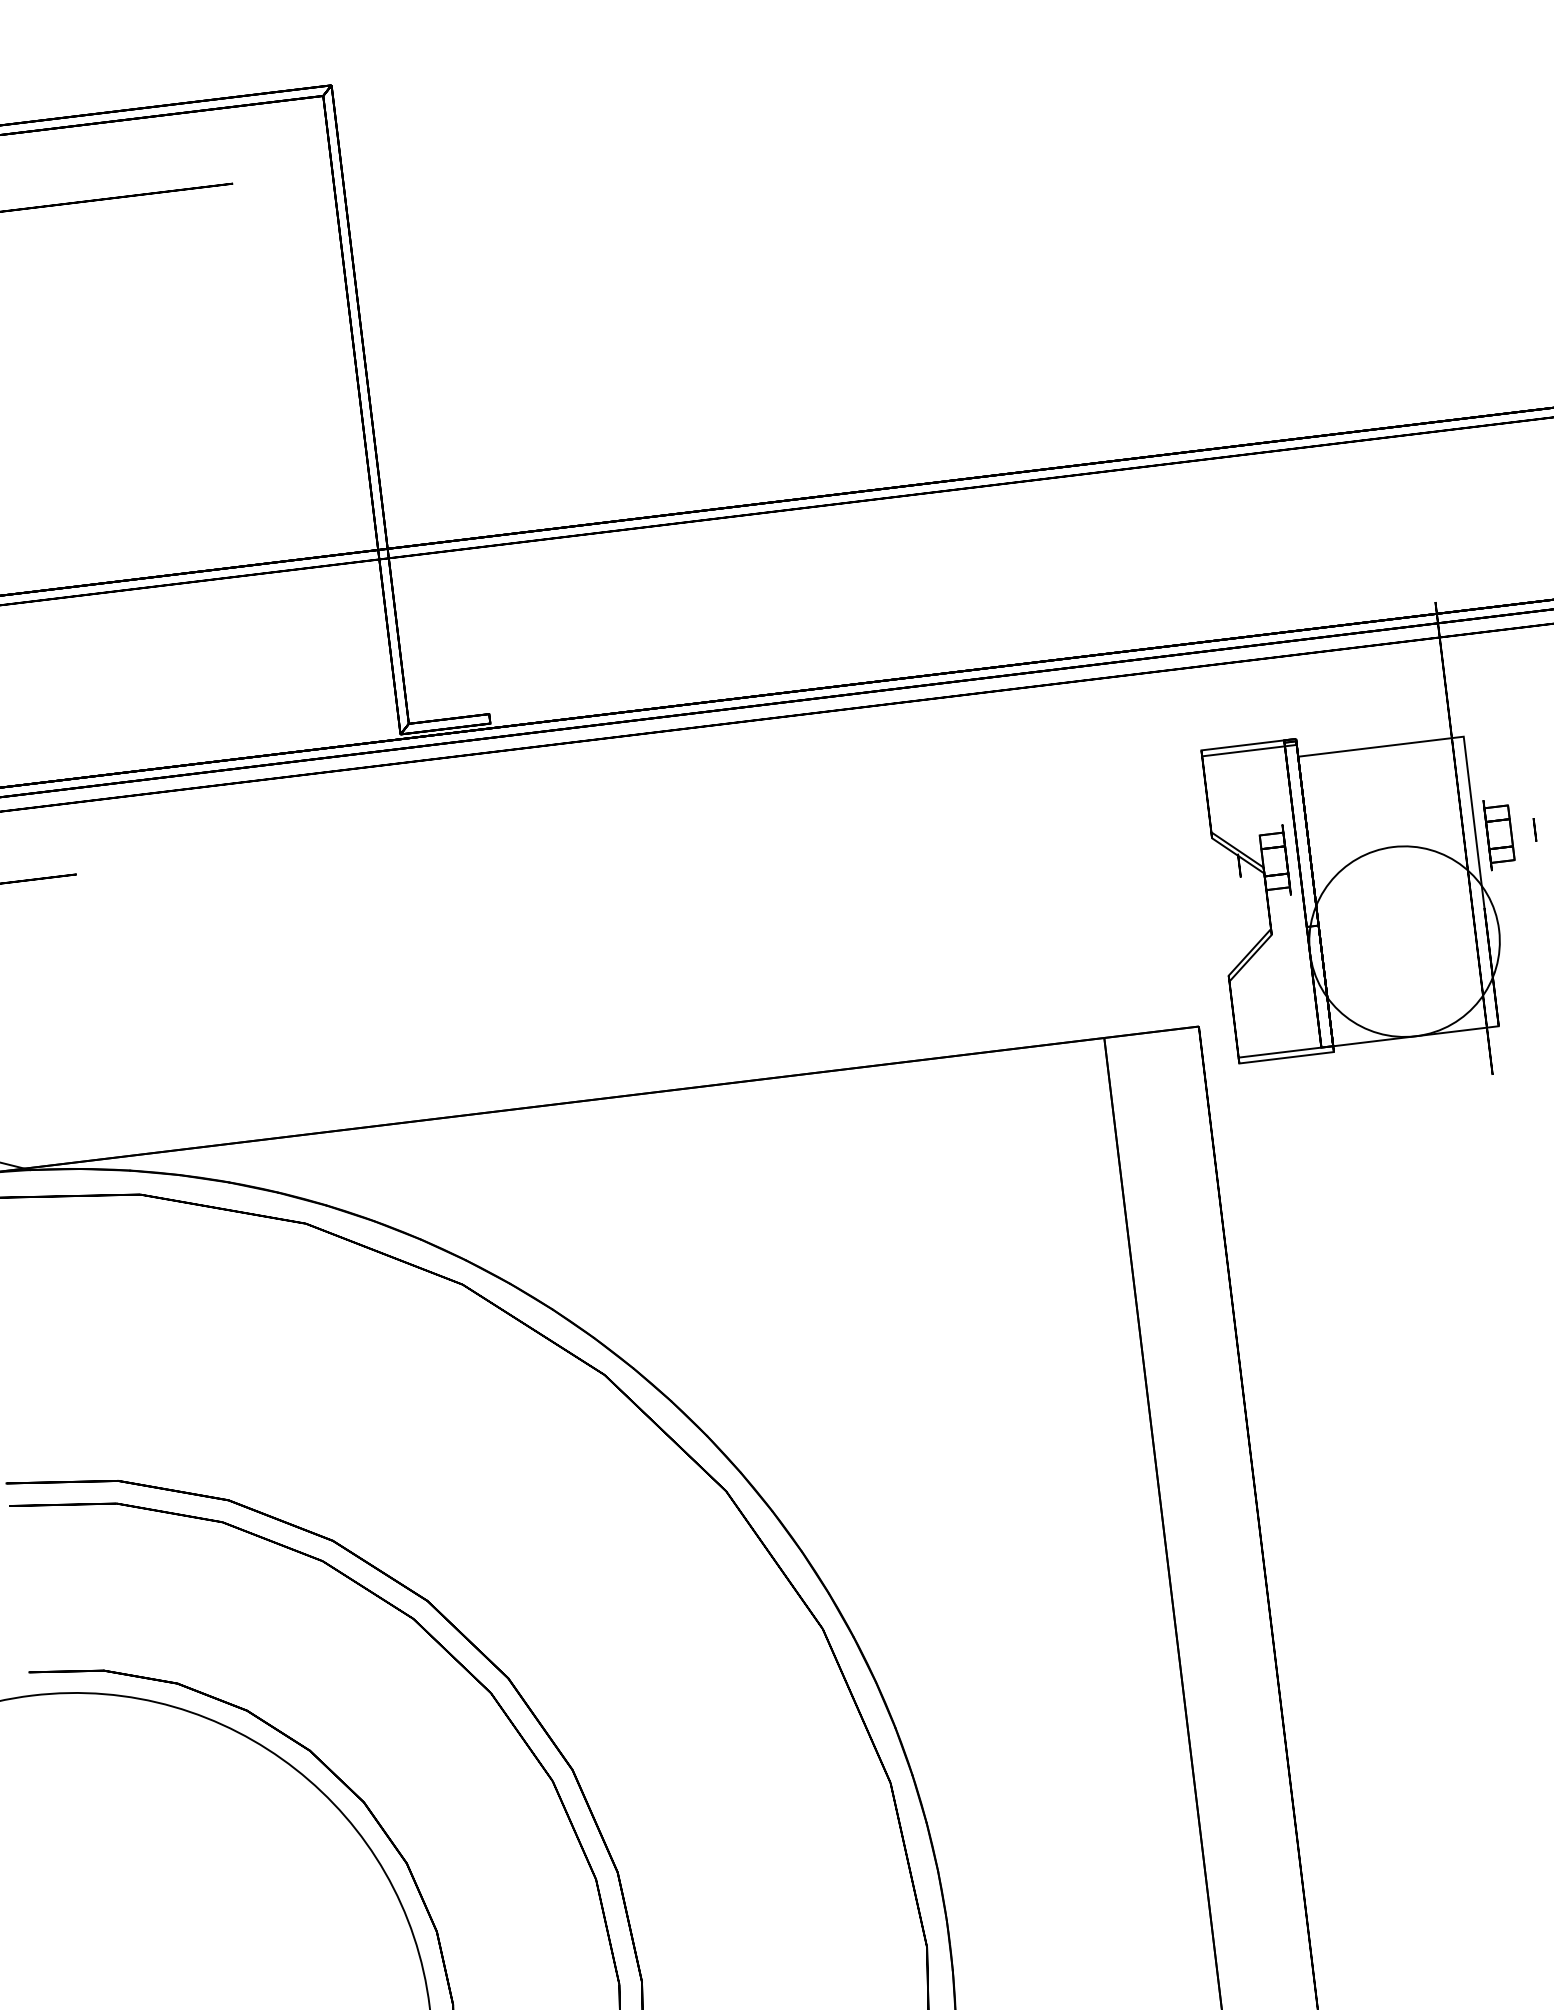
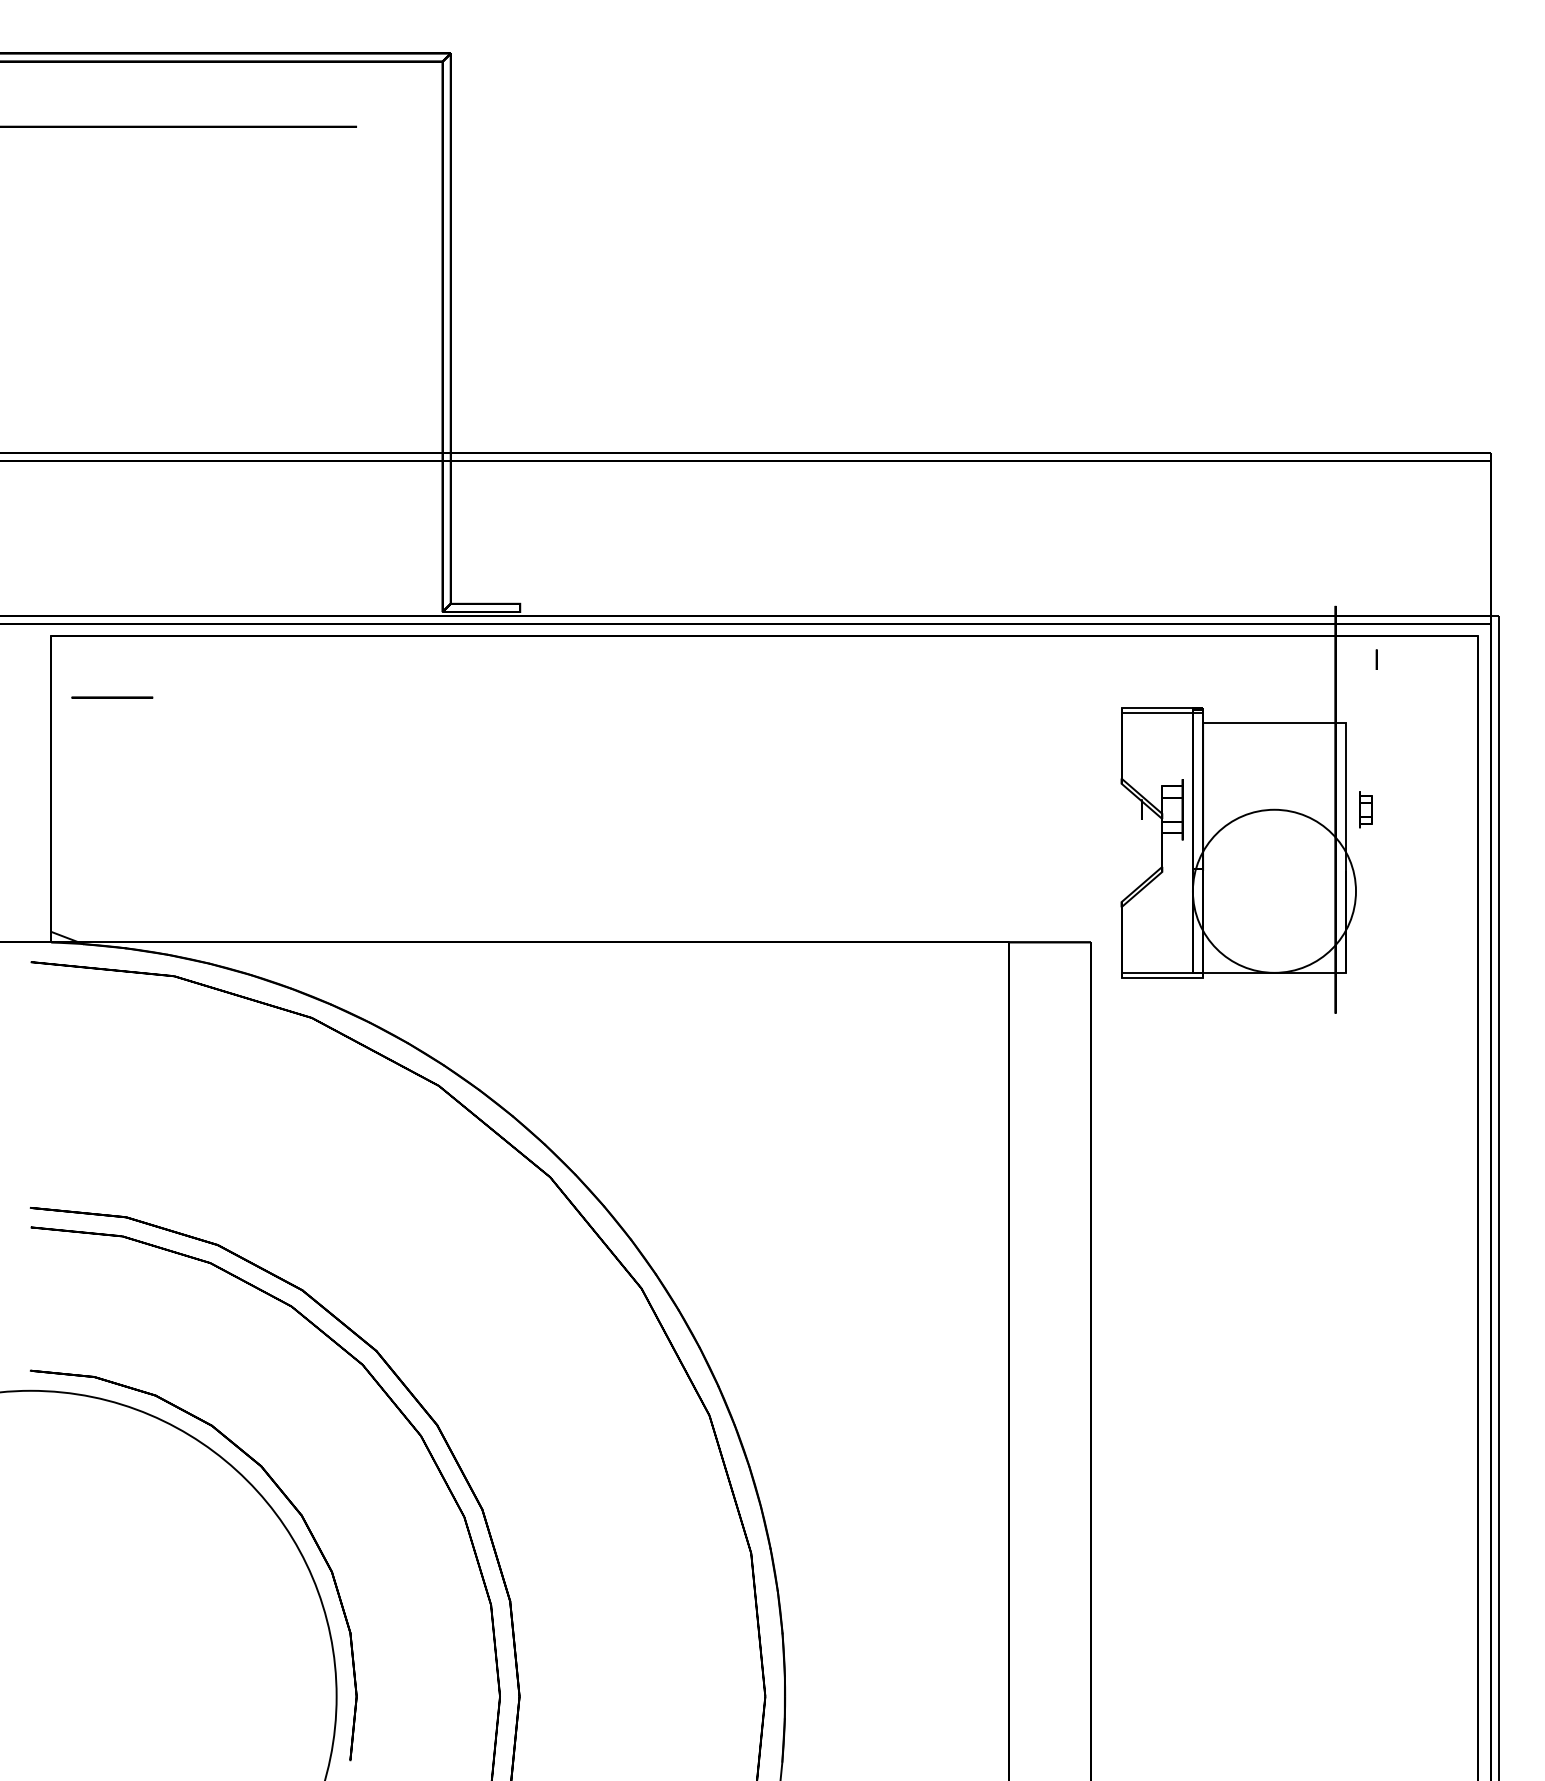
circle: (1534, 829) -> (1376, 659), moved
part: (1498, 833) -> (1365, 809), size x0.6

